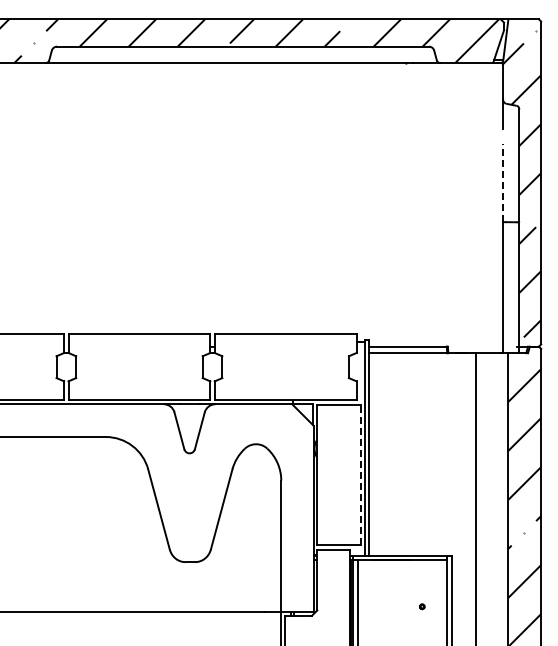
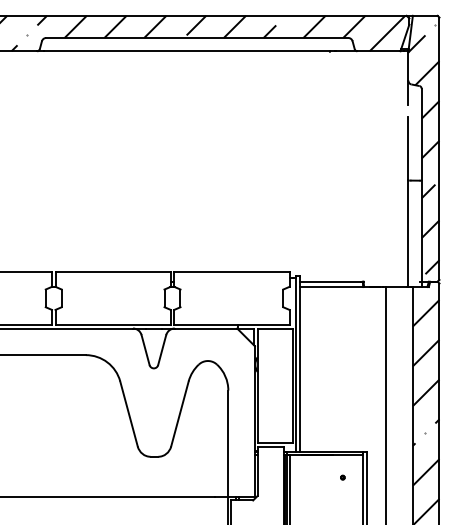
line: (502, 183) -> (408, 149), dashed -> solid
line: (360, 475) -> (292, 386), dashed -> solid
part: (422, 606) -> (343, 477), moved

